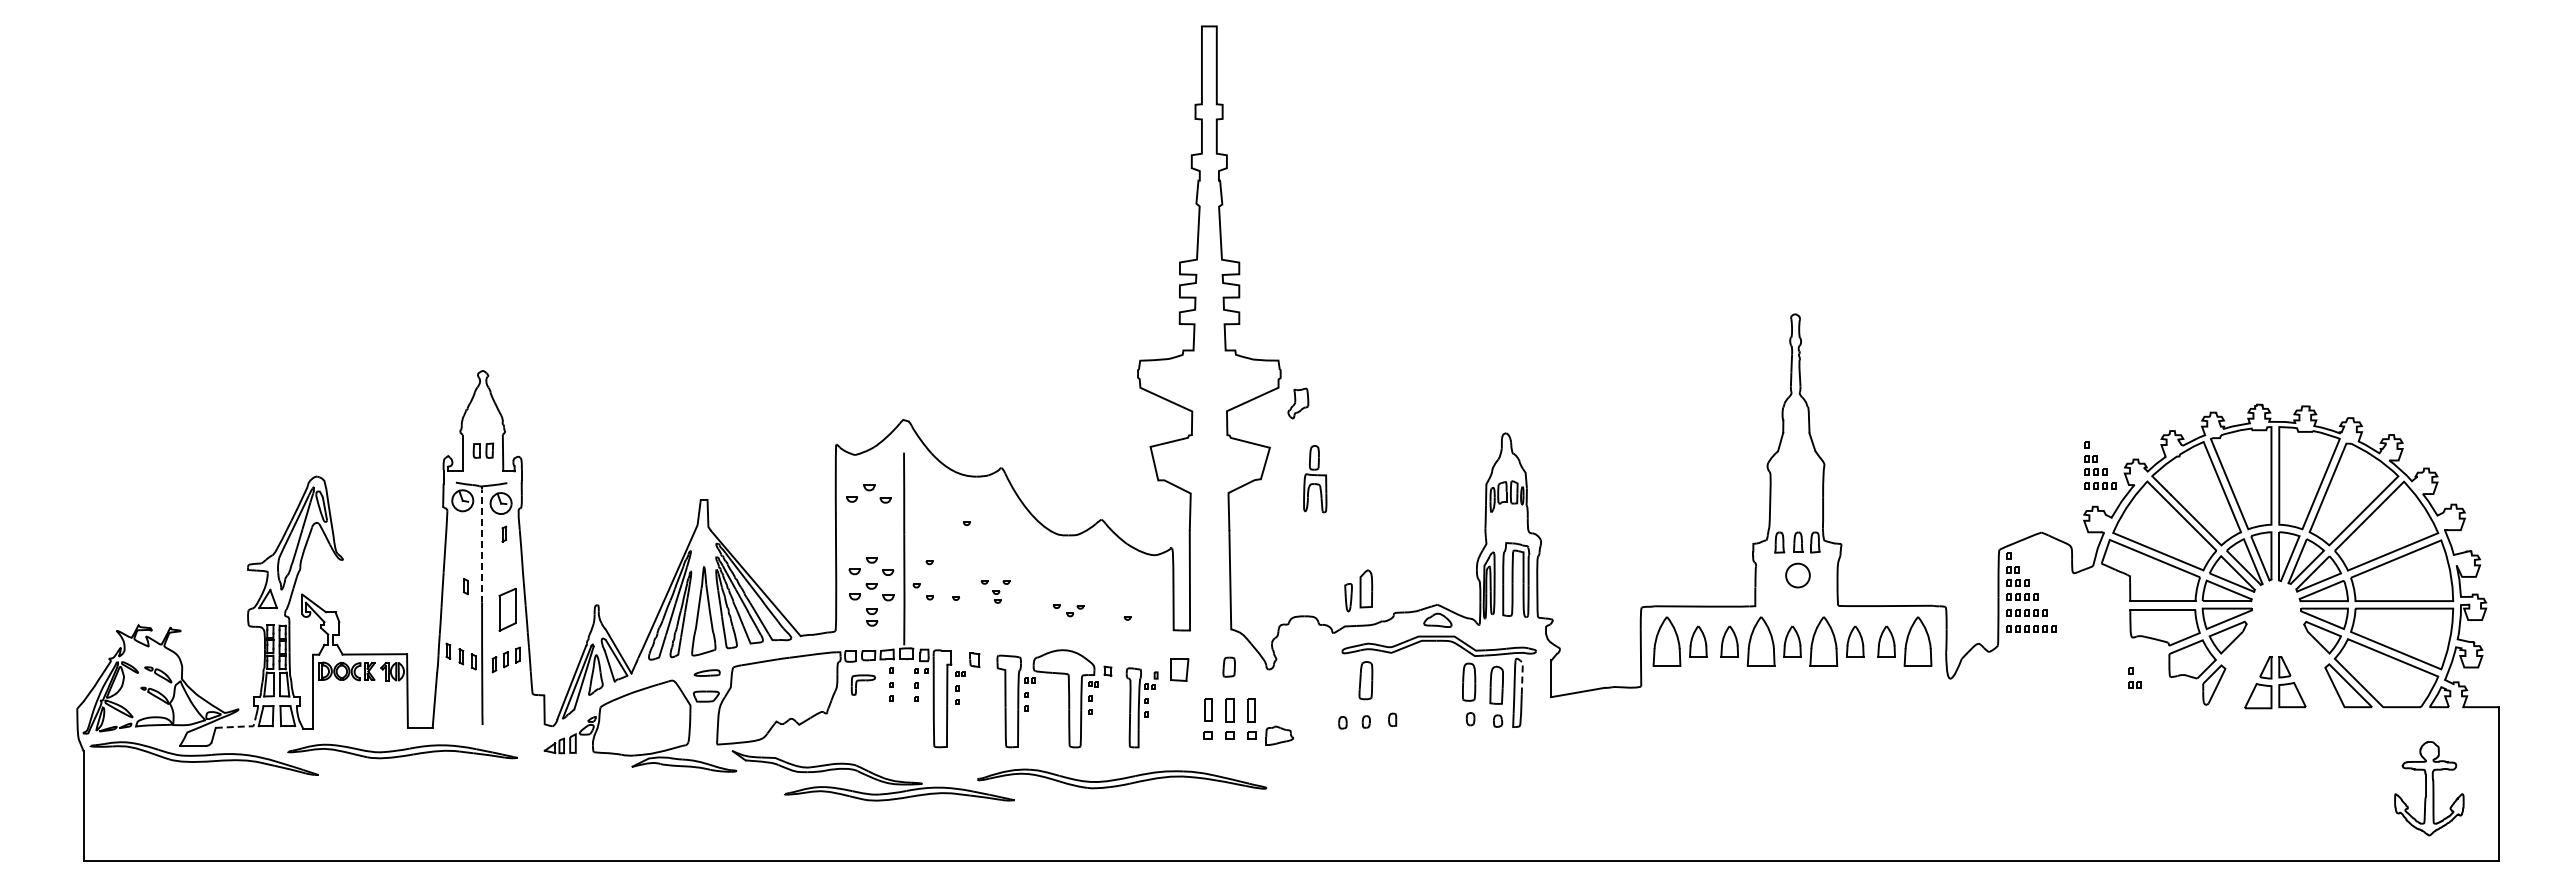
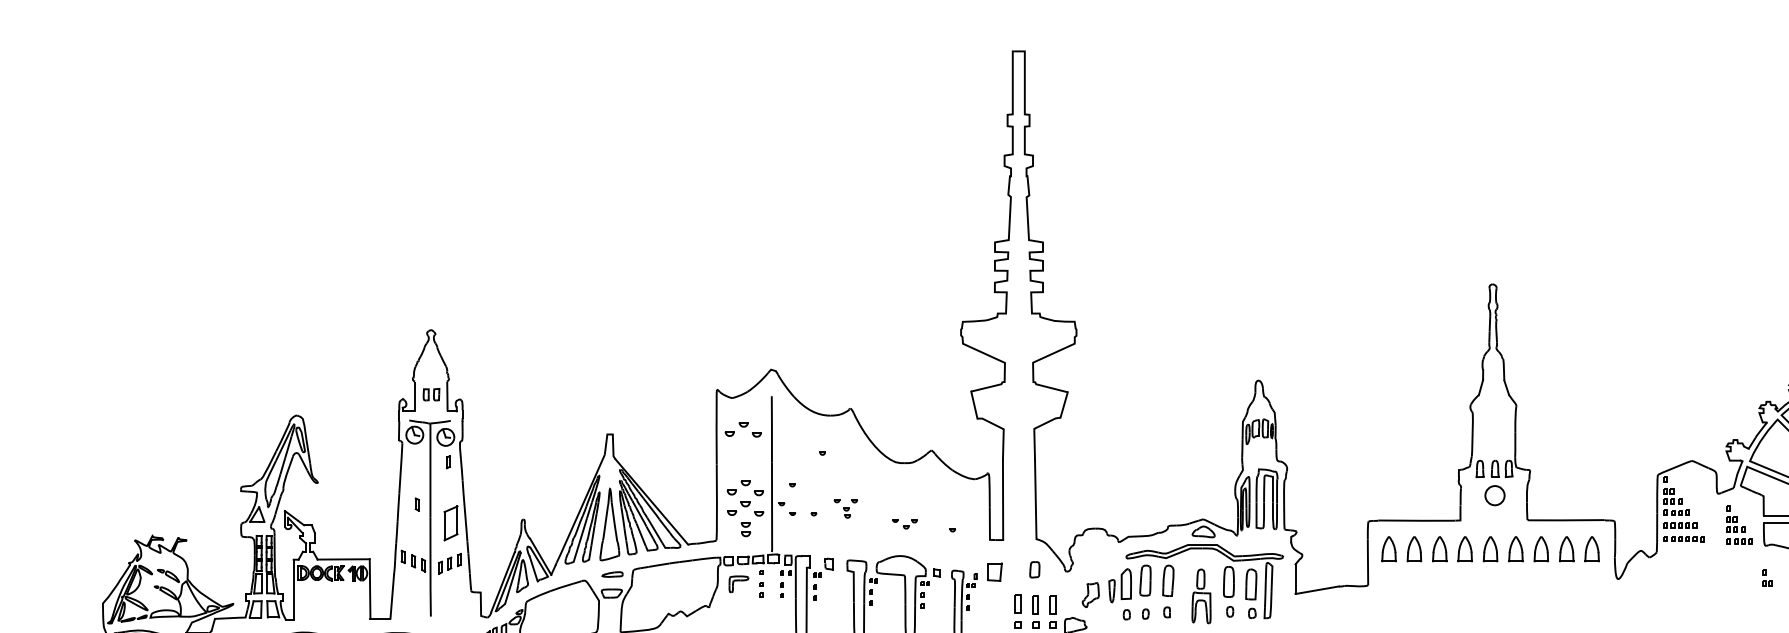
part: (1298, 403) -> (1090, 595), moved
part: (2100, 465) -> (1739, 524), moved
part: (1315, 479) -> (1201, 596), moved
line: (482, 543) -> (430, 469), dashed -> solid
part: (1358, 590) -> (1120, 585), moved
part: (1666, 641) -> (1388, 548), size x0.62
part: (1760, 641) -> (1464, 548), size x0.62
part: (1823, 641) -> (1515, 548), size x0.62
part: (1917, 641) -> (1591, 548), size x0.62
line: (1522, 675) -> (1272, 576), dashed -> solid
part: (1393, 680) -> (1167, 580), added
line: (241, 726) -> (235, 617), dashed -> solid

